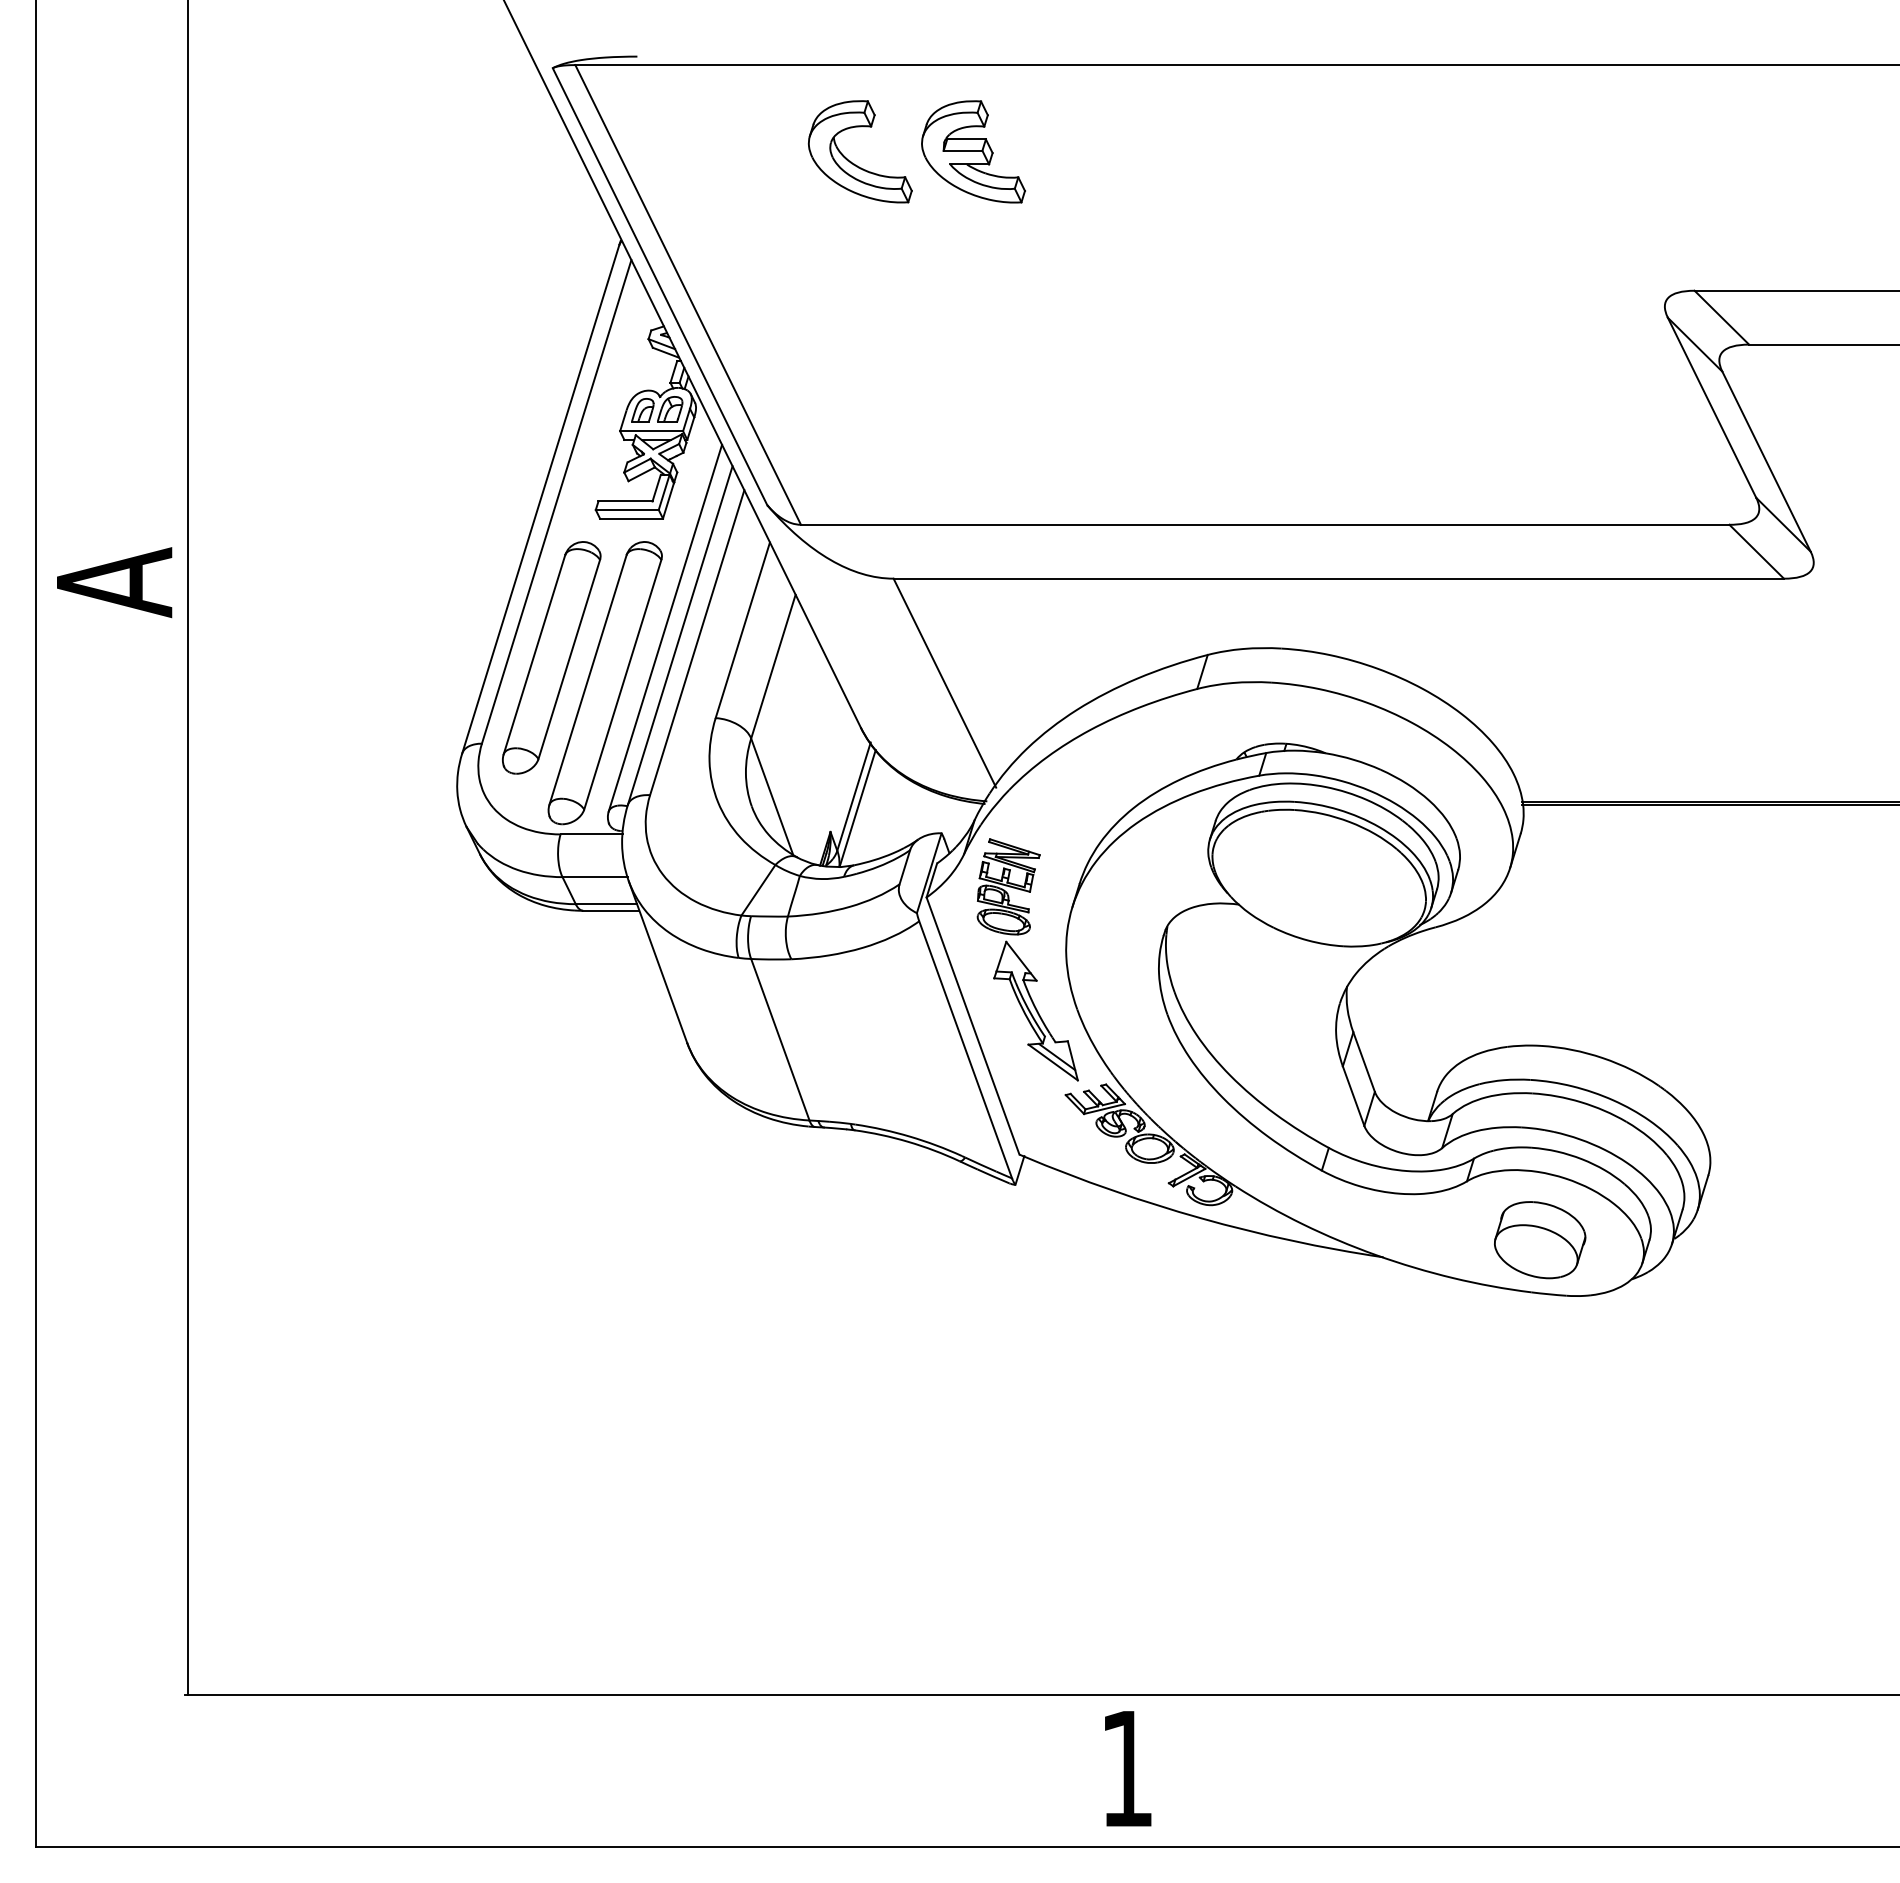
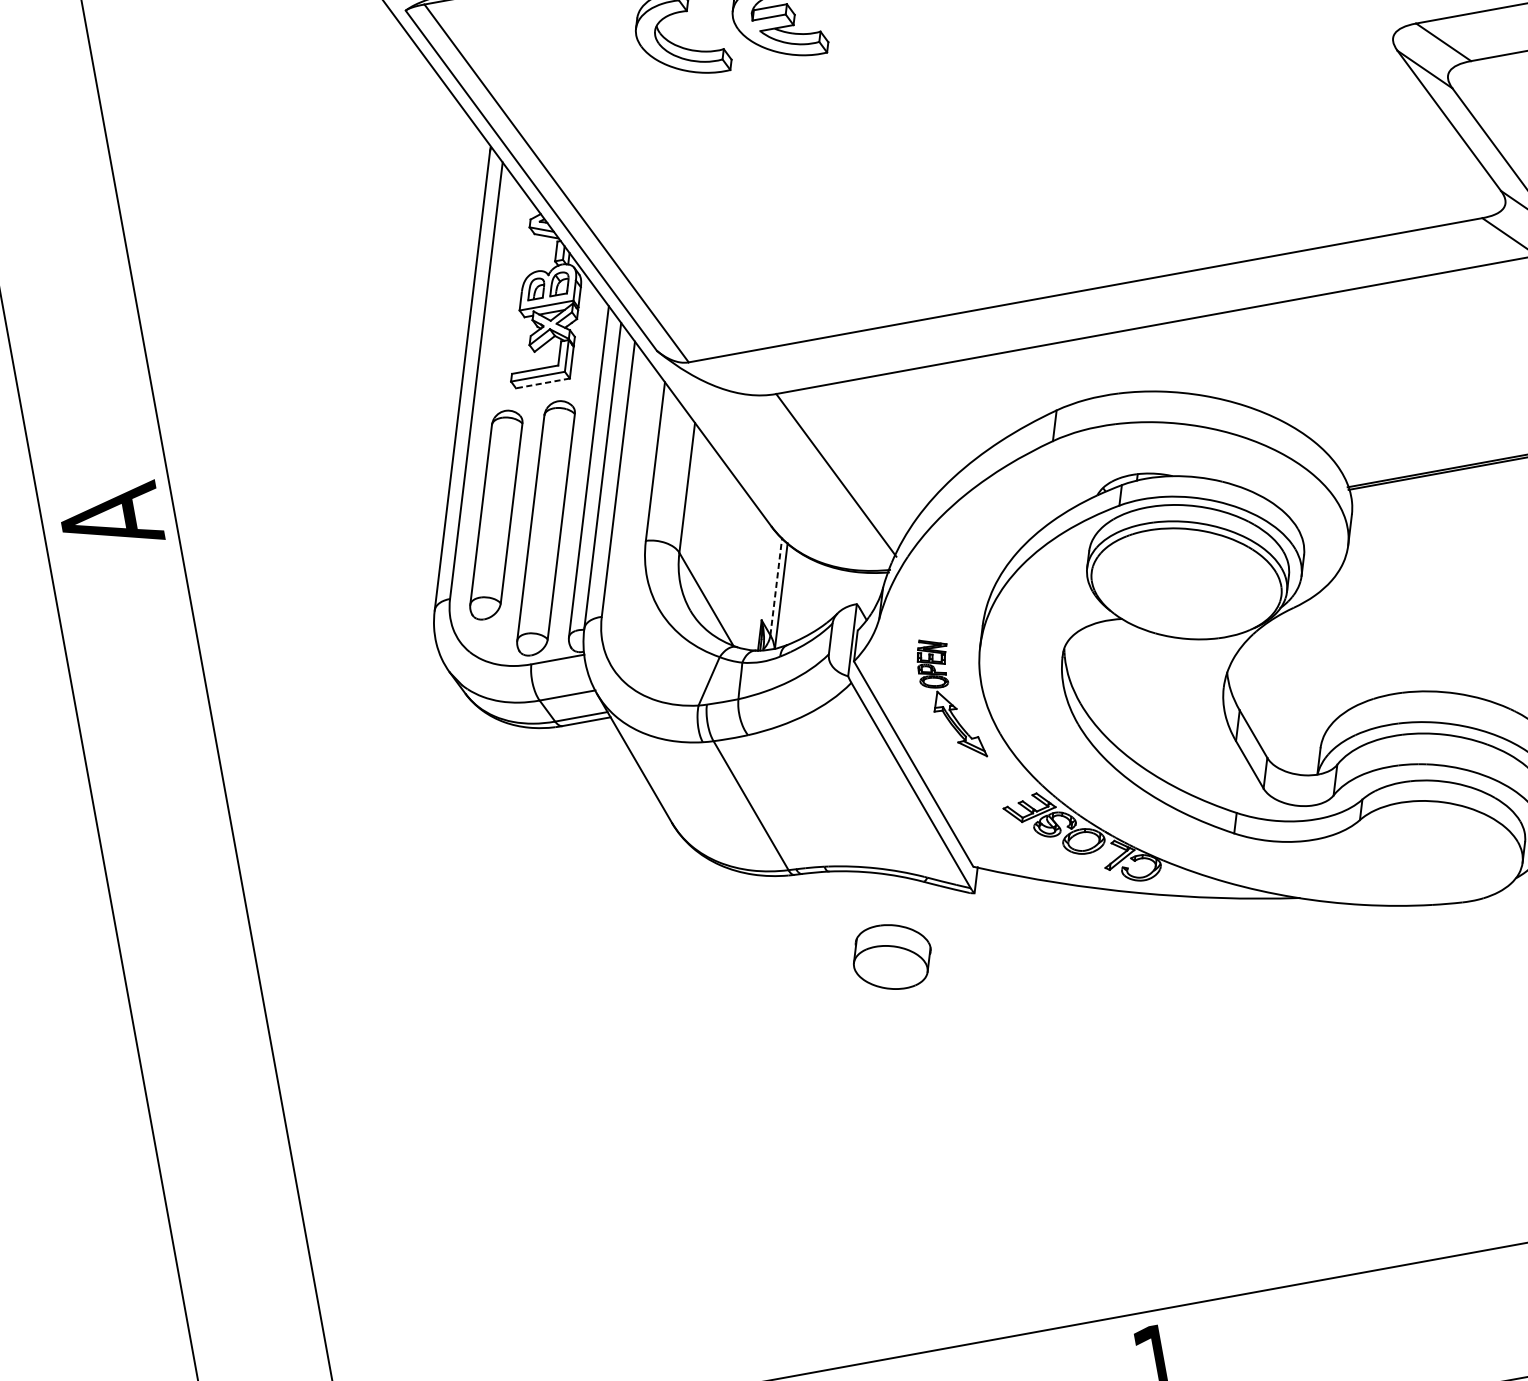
line: (631, 518) -> (542, 383), solid -> dashed
line: (854, 796) -> (776, 586), solid -> dashed
part: (1027, 959) -> (949, 698), size x0.6
part: (1540, 1240) -> (892, 957), moved

